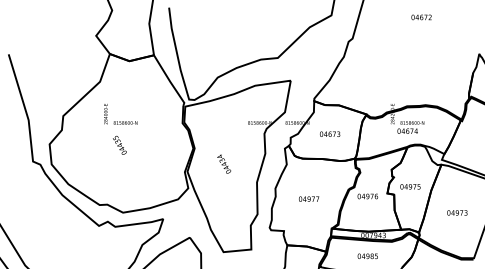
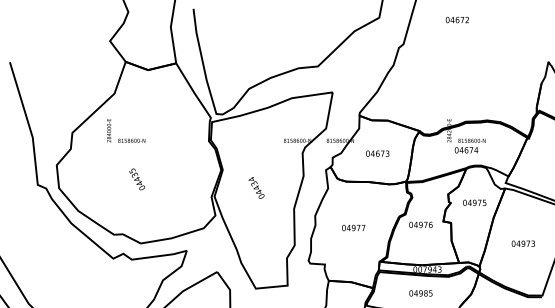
text: (420, 16) -> (456, 19), moved
text: (121, 113) -> (126, 130), moved
text: (120, 145) -> (137, 179), moved
text: (410, 186) -> (474, 202), moved

